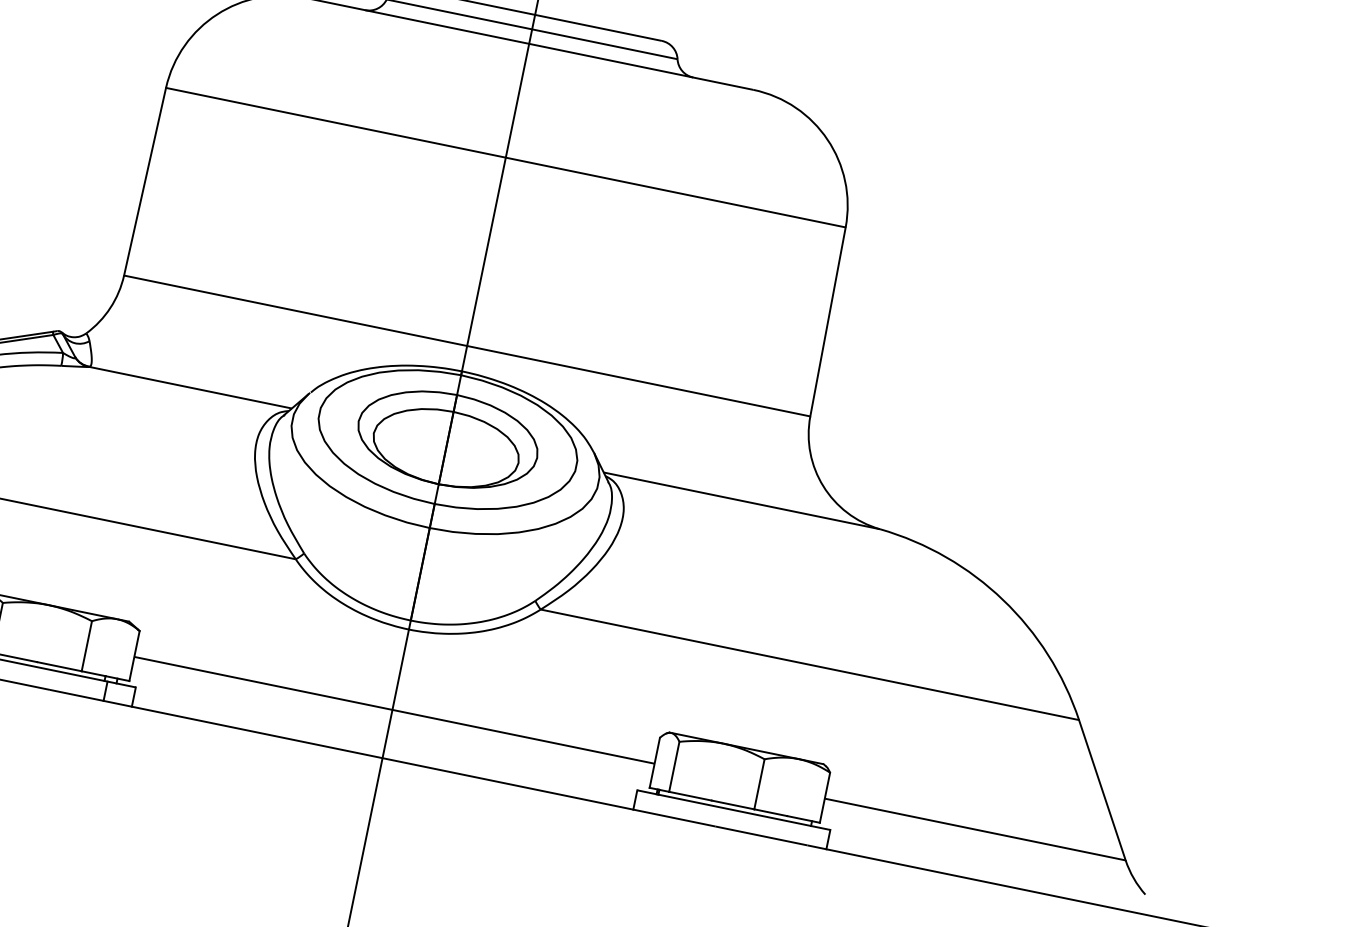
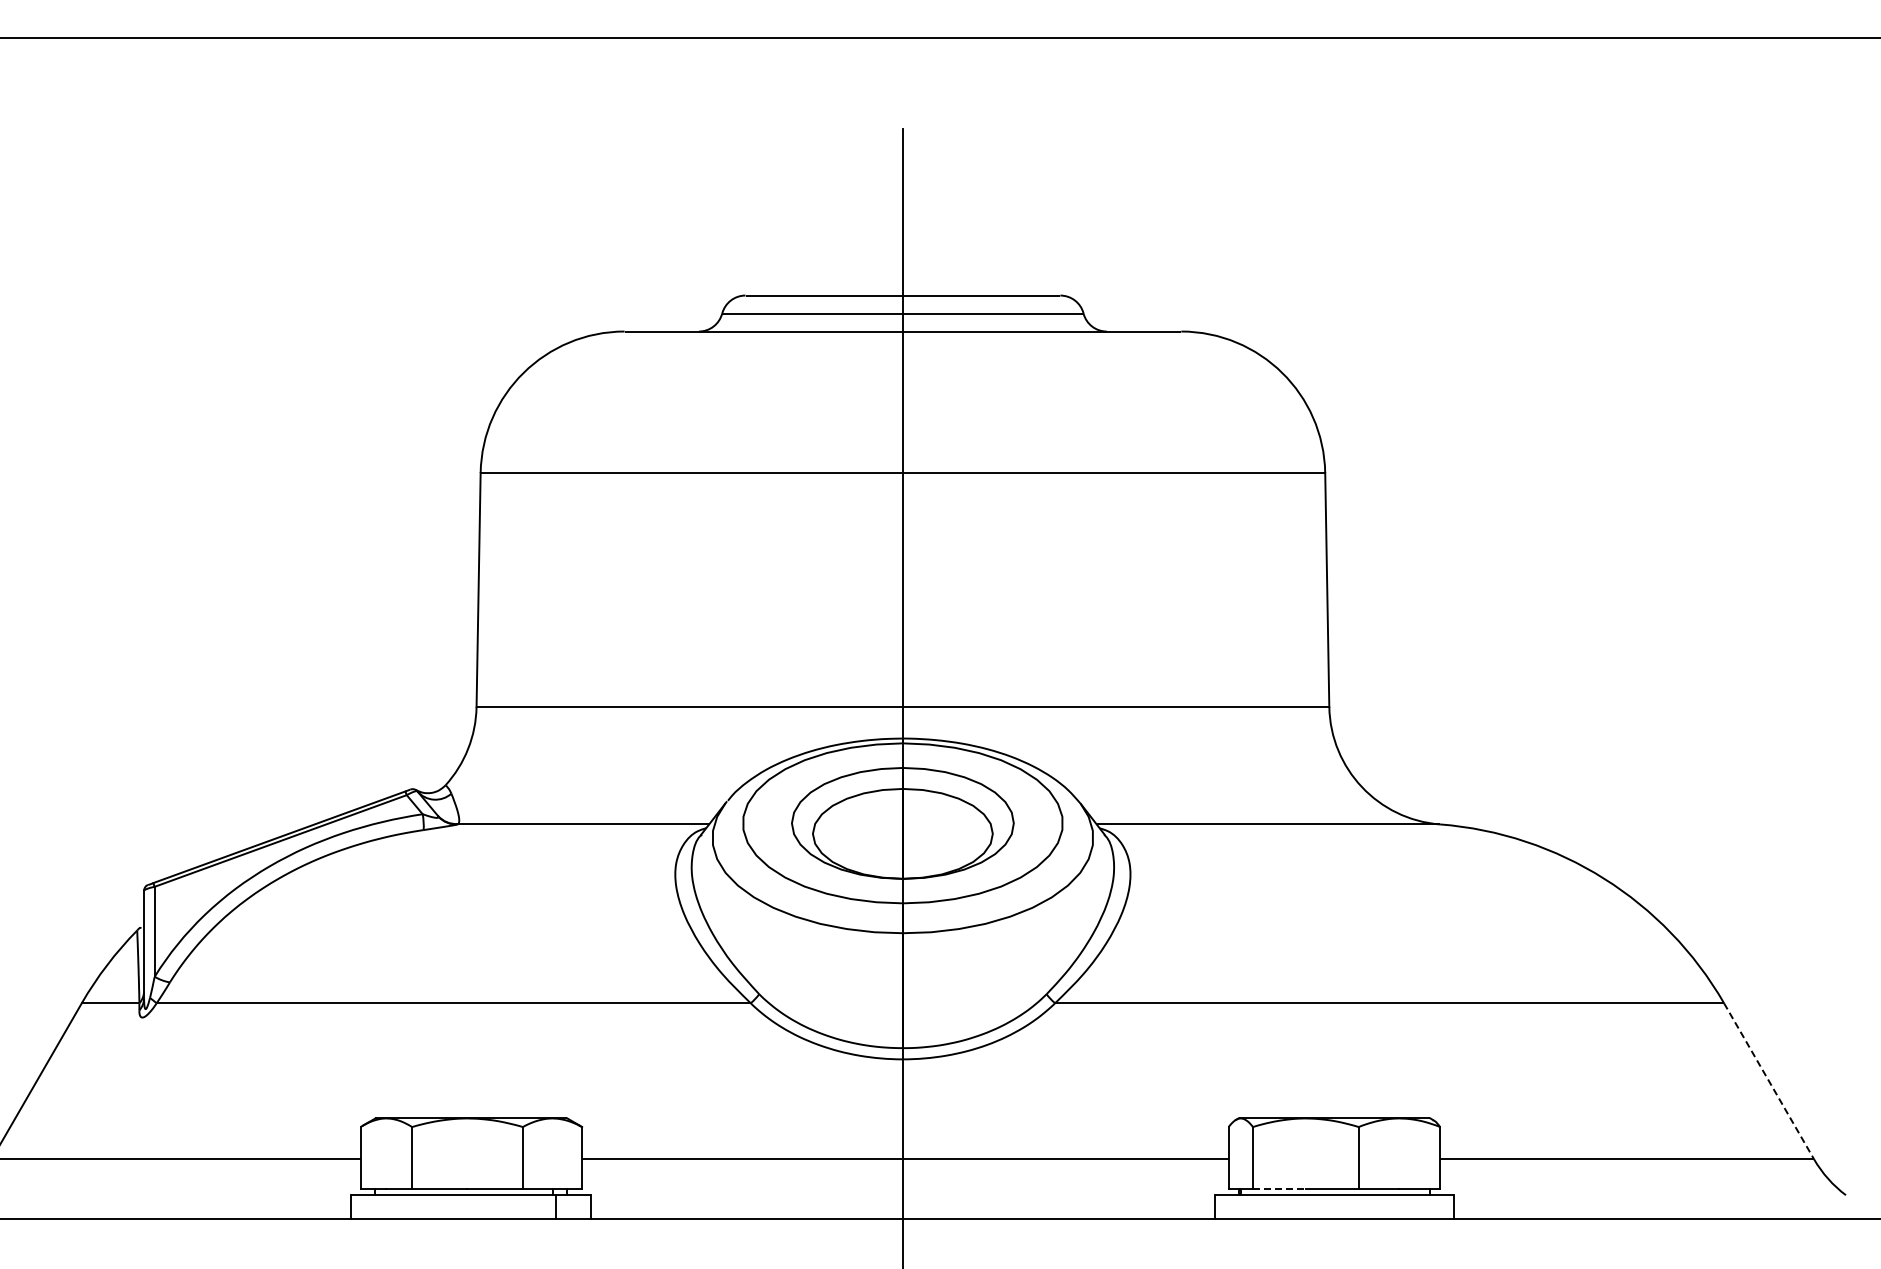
line: (1102, 790) -> (1769, 1081), solid -> dashed
line: (690, 796) -> (1279, 1189), solid -> dashed

